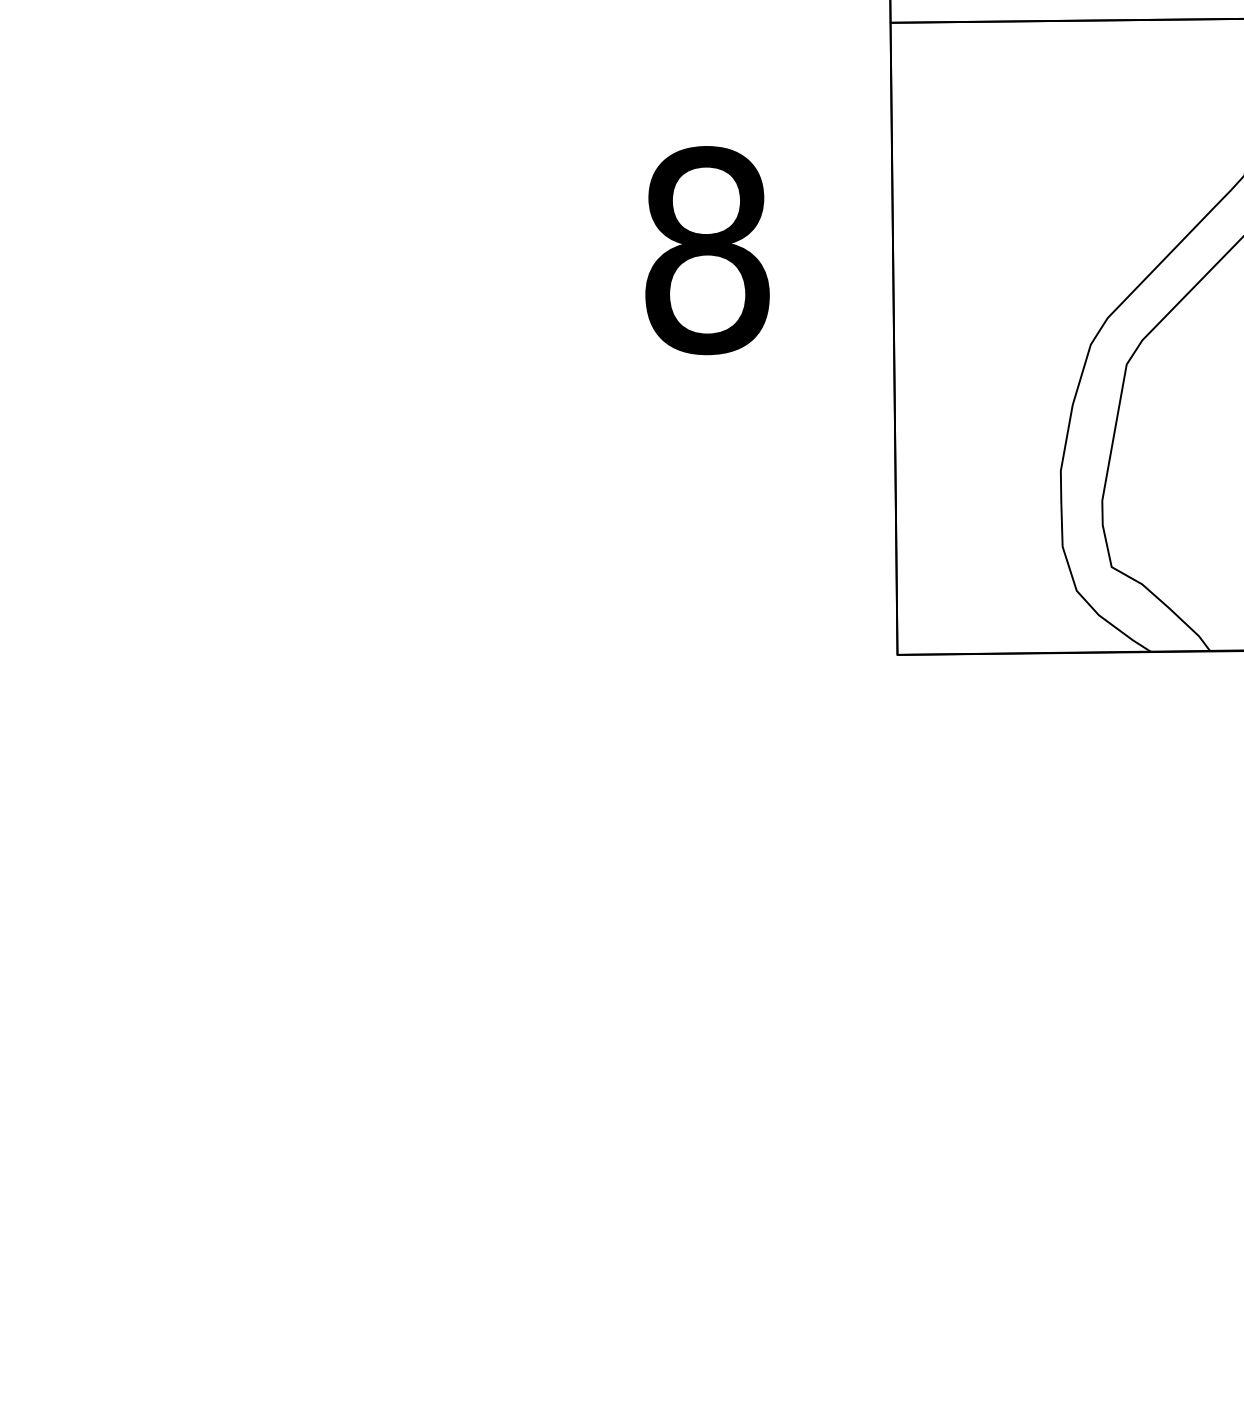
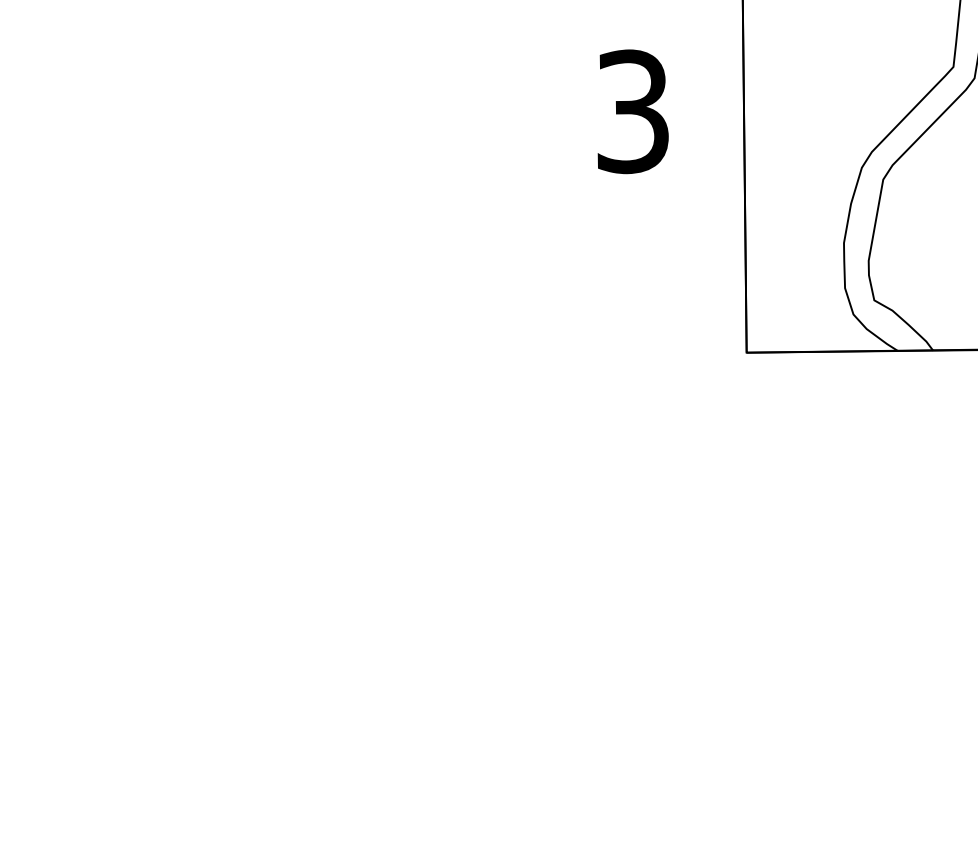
text: (707, 250) -> (633, 111), 8 -> 3

